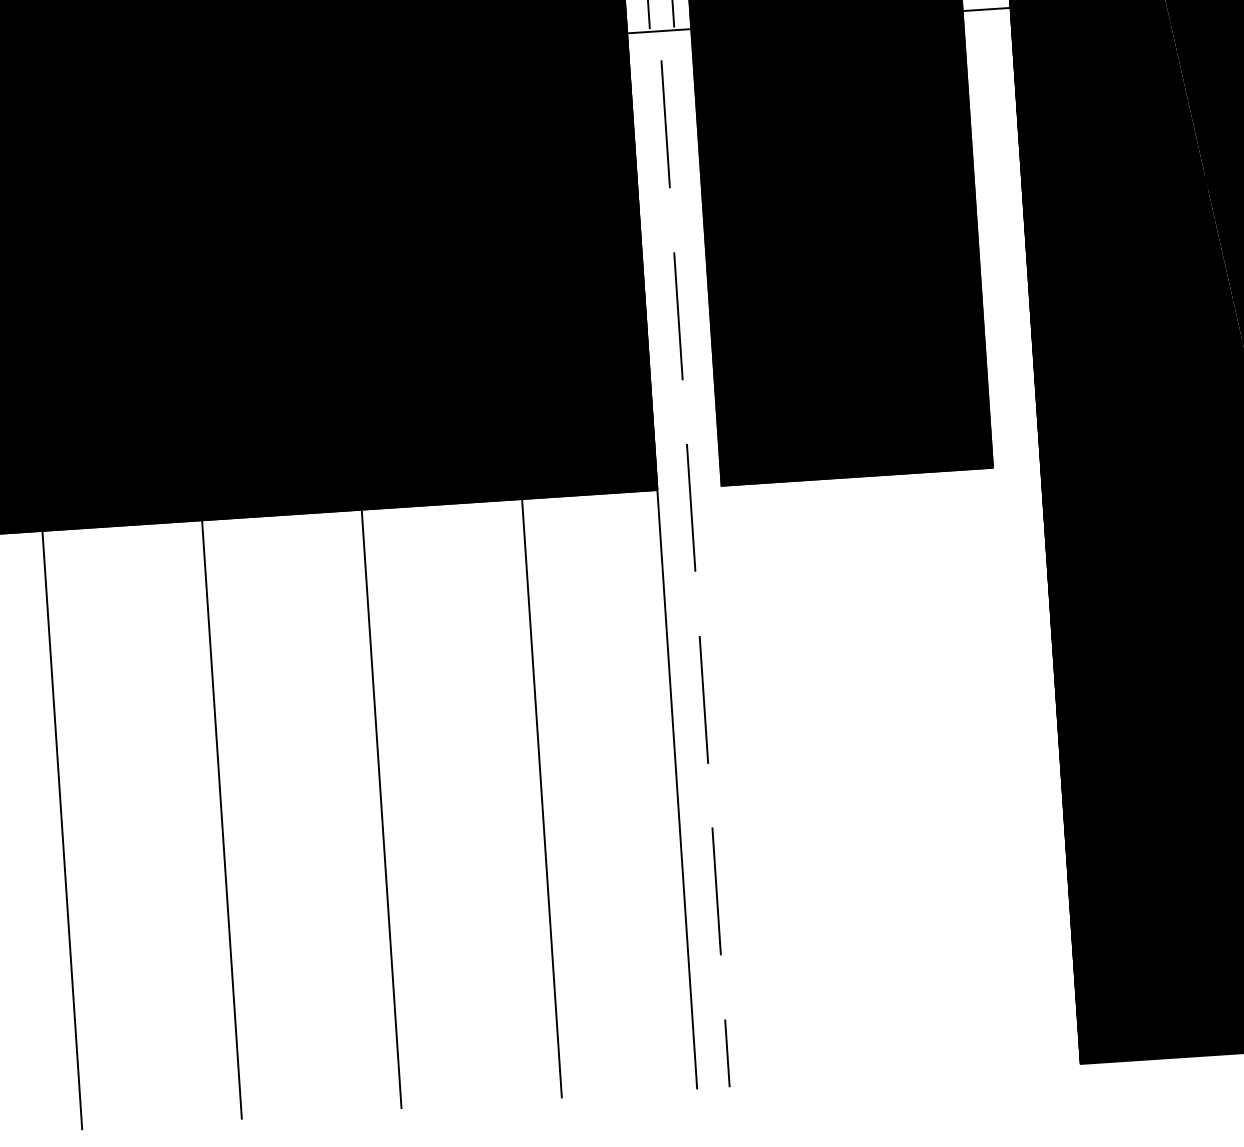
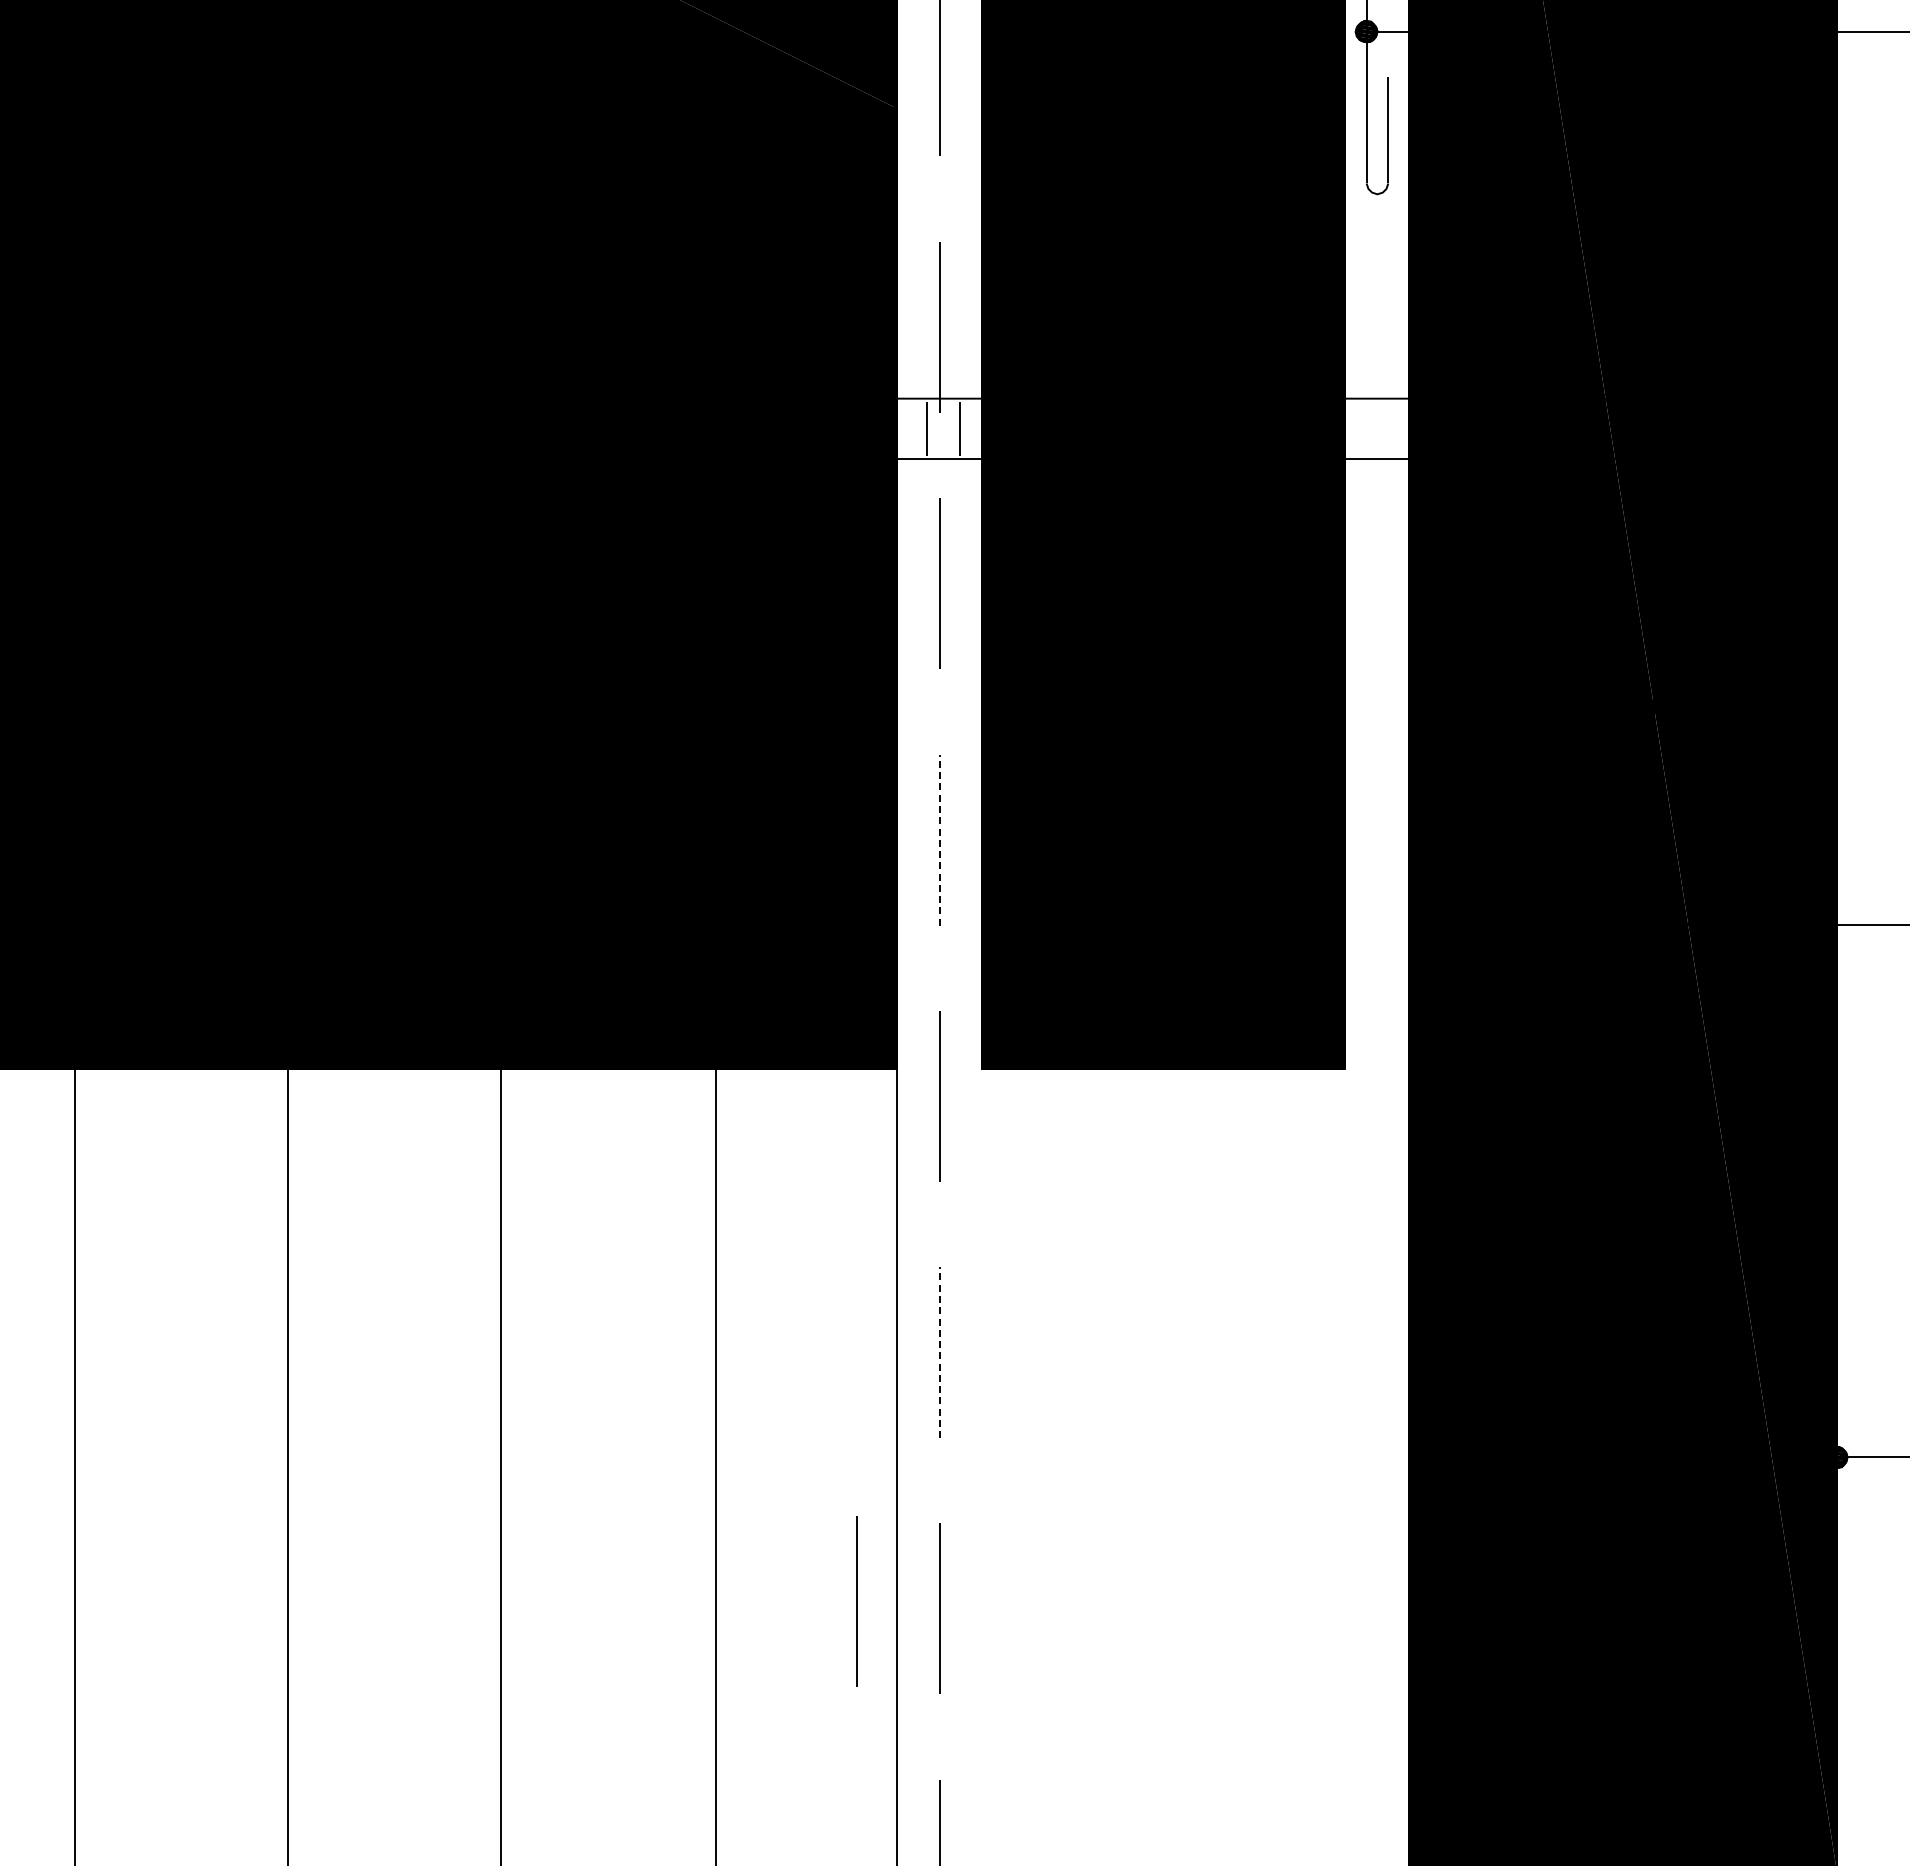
line: (678, 315) -> (939, 839), solid -> dashed
line: (703, 699) -> (939, 1352), solid -> dashed
line: (653, 890) -> (856, 1601), added

